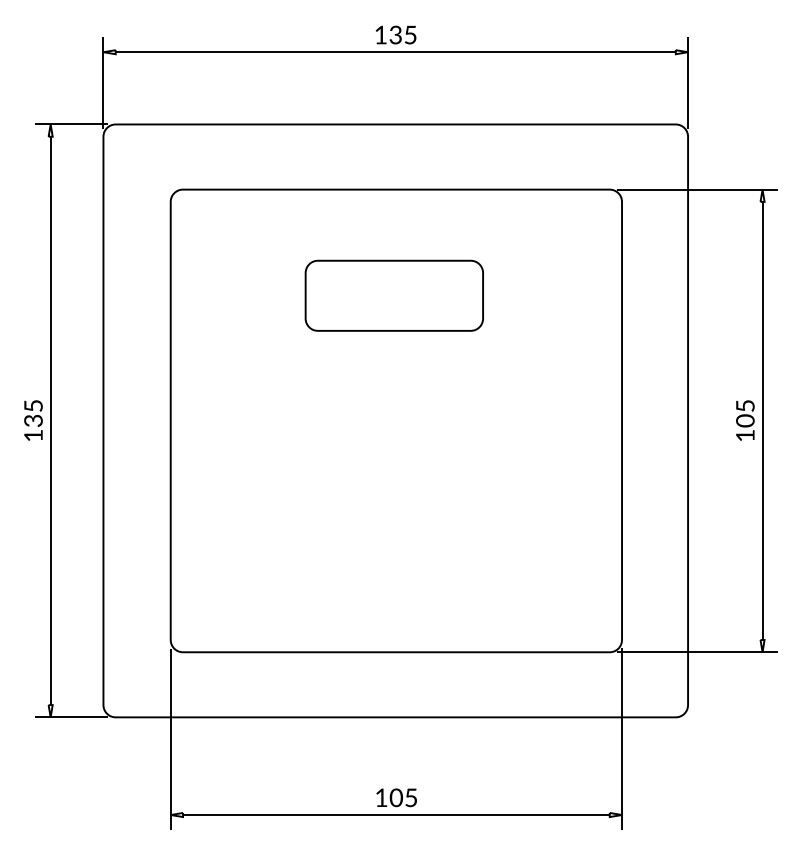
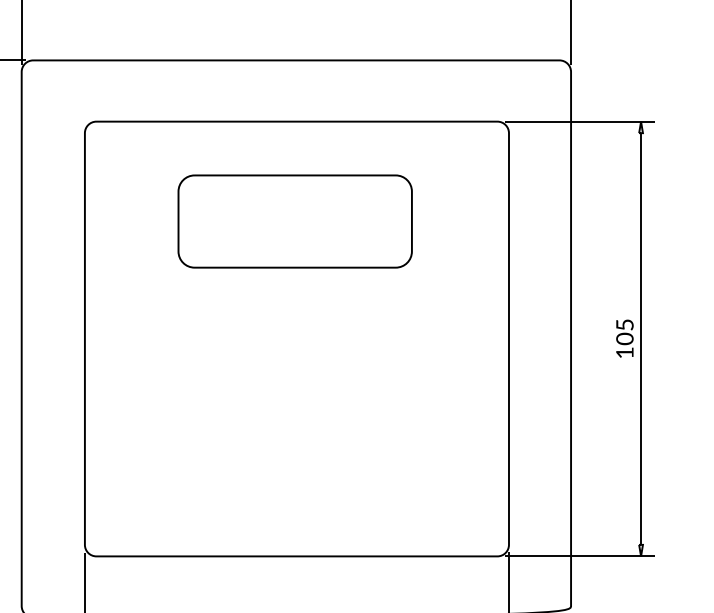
part: (393, 295) -> (294, 221), size x1.4

